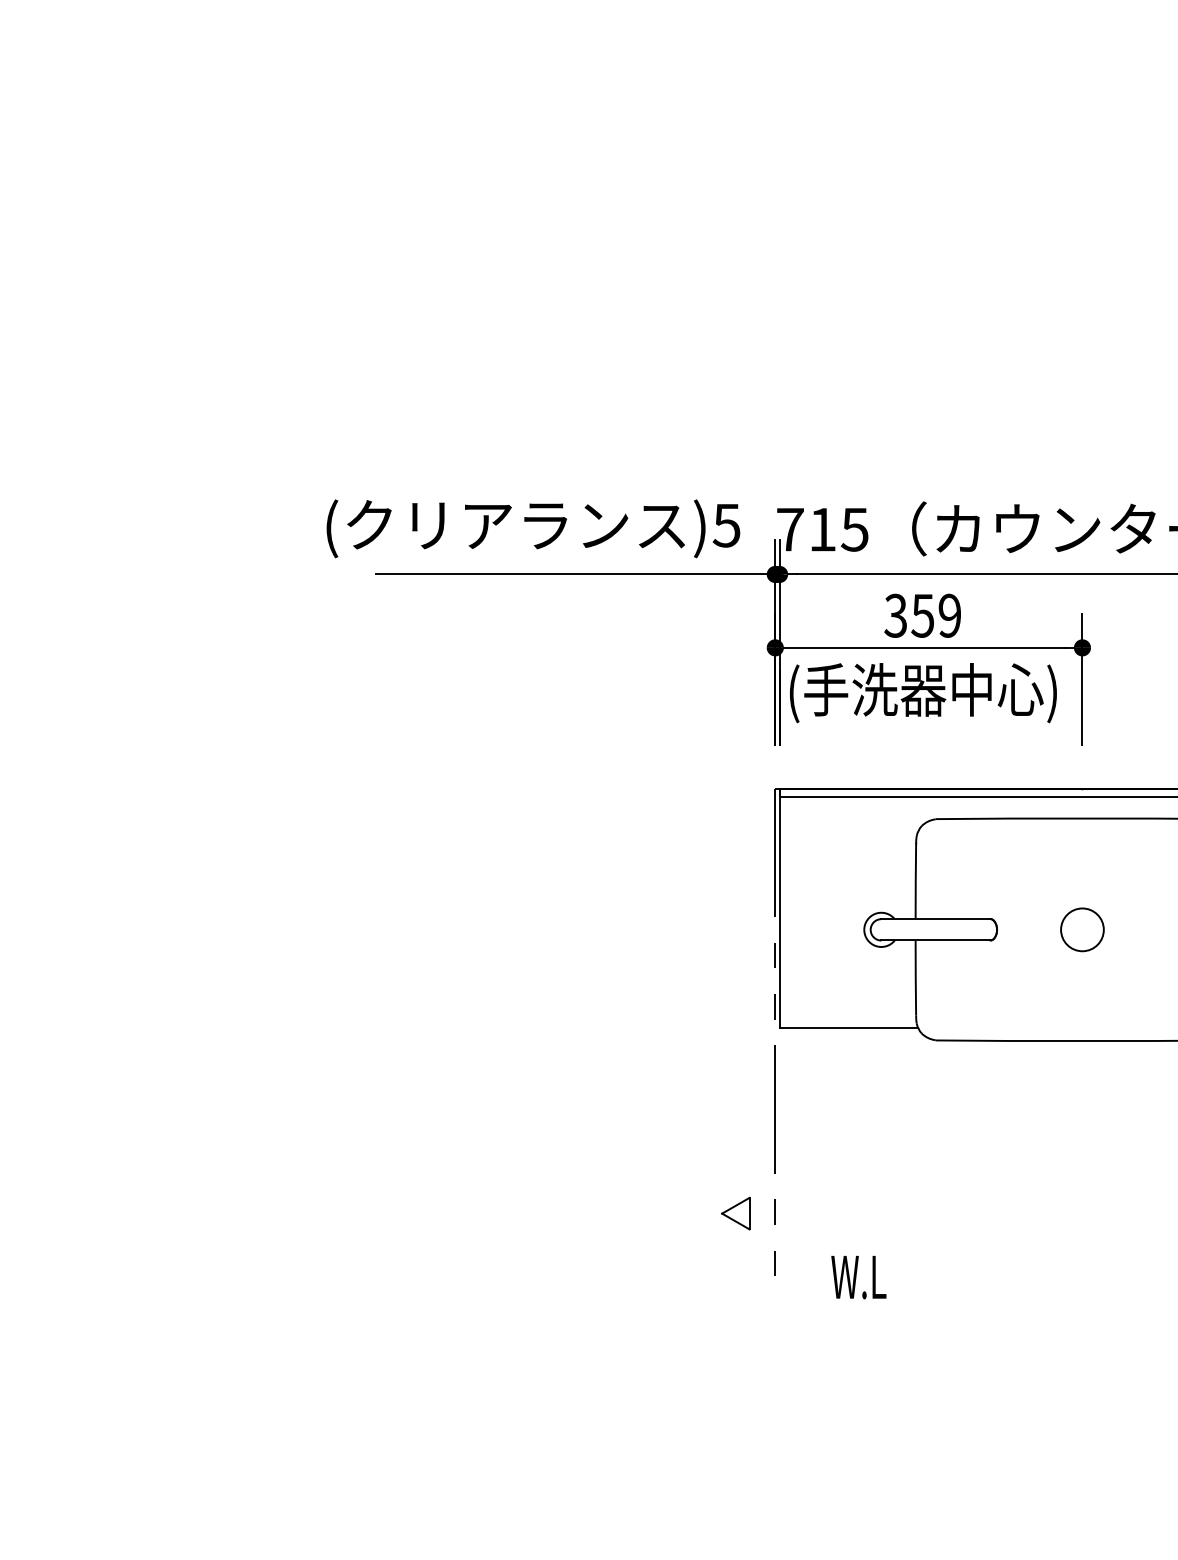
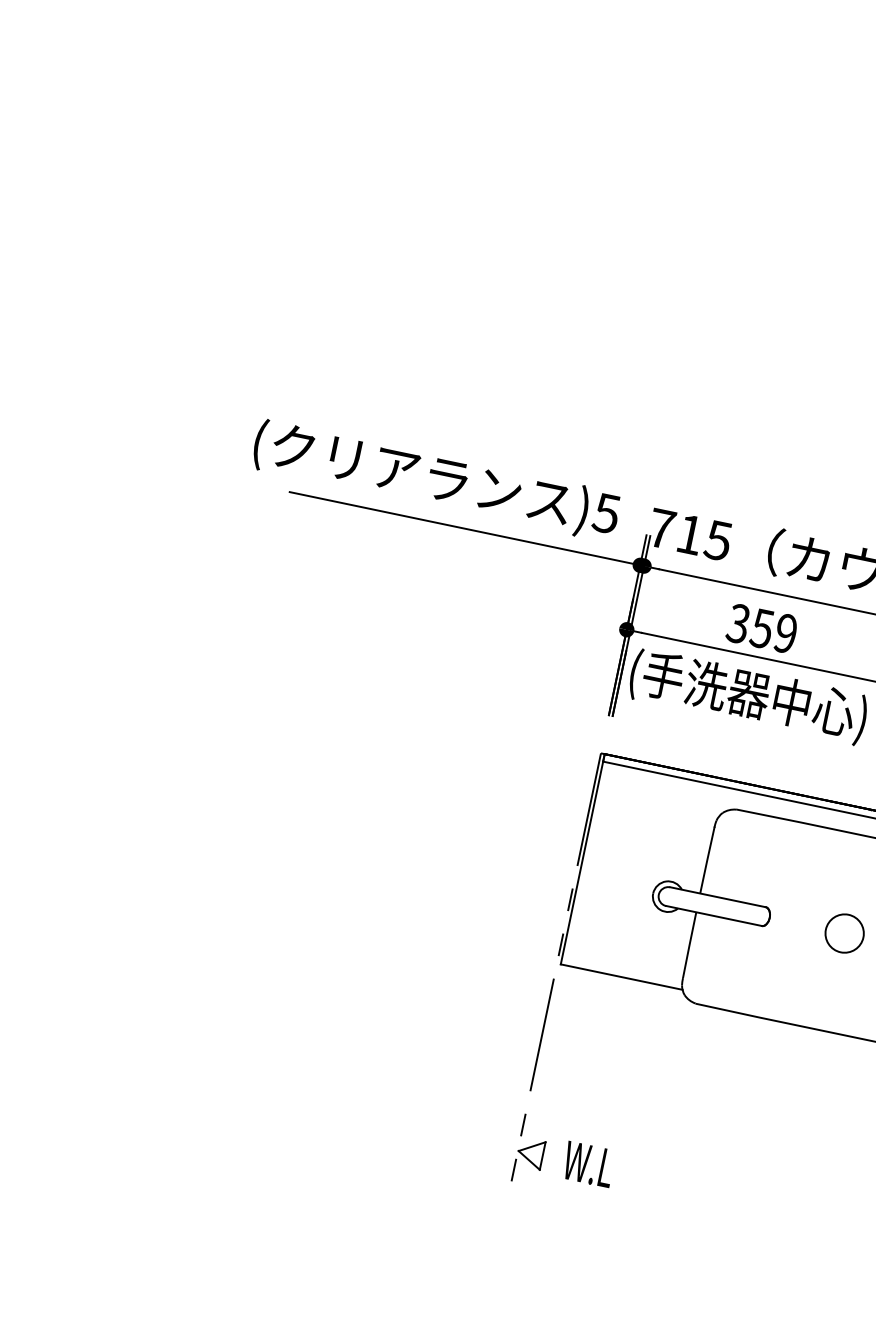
part: (735, 1213) -> (530, 1153), moved
text: (858, 1277) -> (588, 1164), moved

